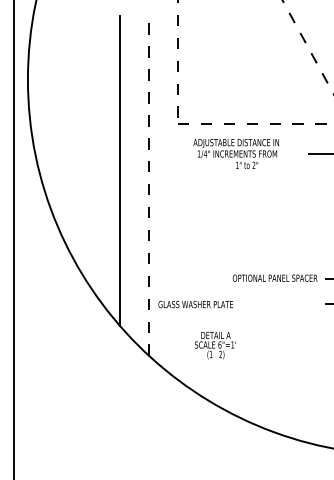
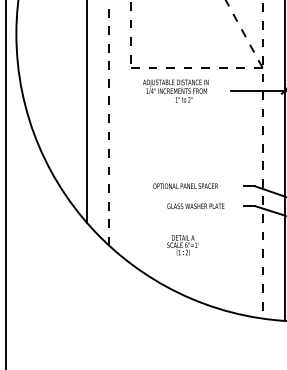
text: (275, 277) -> (185, 185), moved
text: (195, 304) -> (195, 206), moved
text: (214, 345) -> (182, 245), moved

